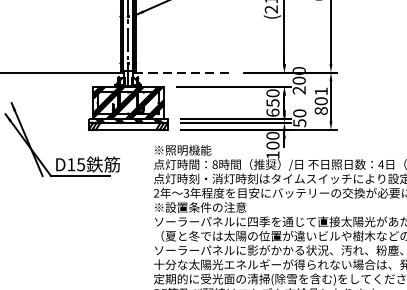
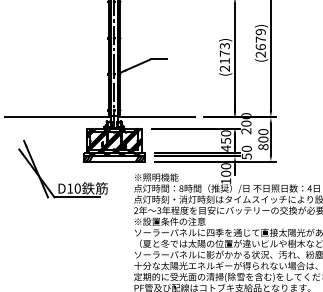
line: (184, 72) -> (157, 117), dashed -> solid
text: (321, 92) -> (263, 132), 801 -> 800
text: (273, 112) -> (226, 148), 650 -> 450
text: (80, 164) -> (77, 188), D15 -> D10

